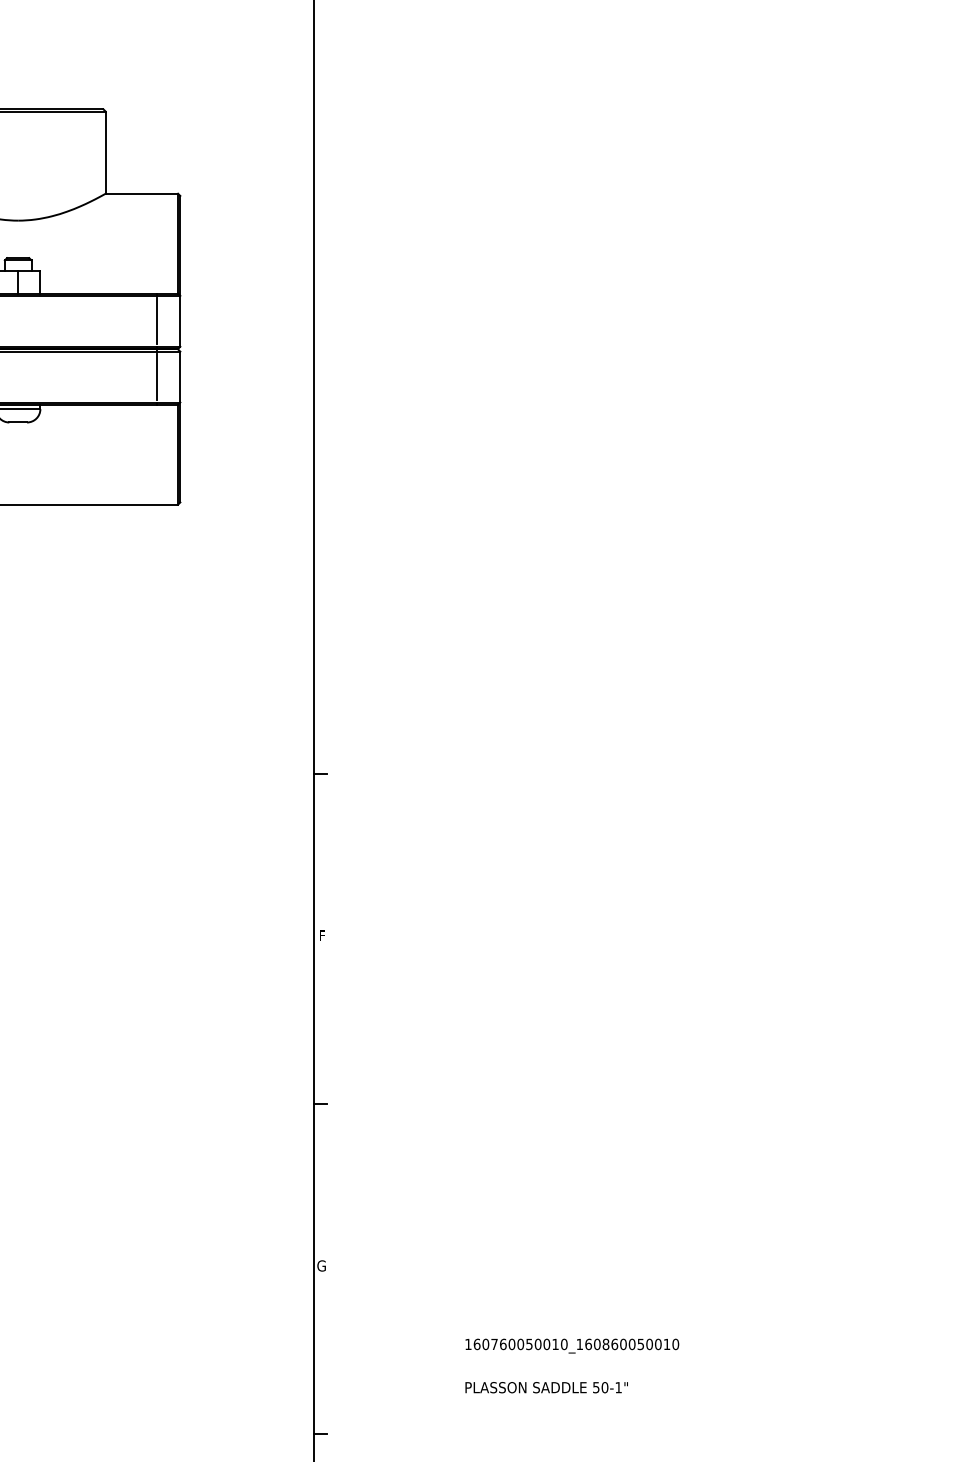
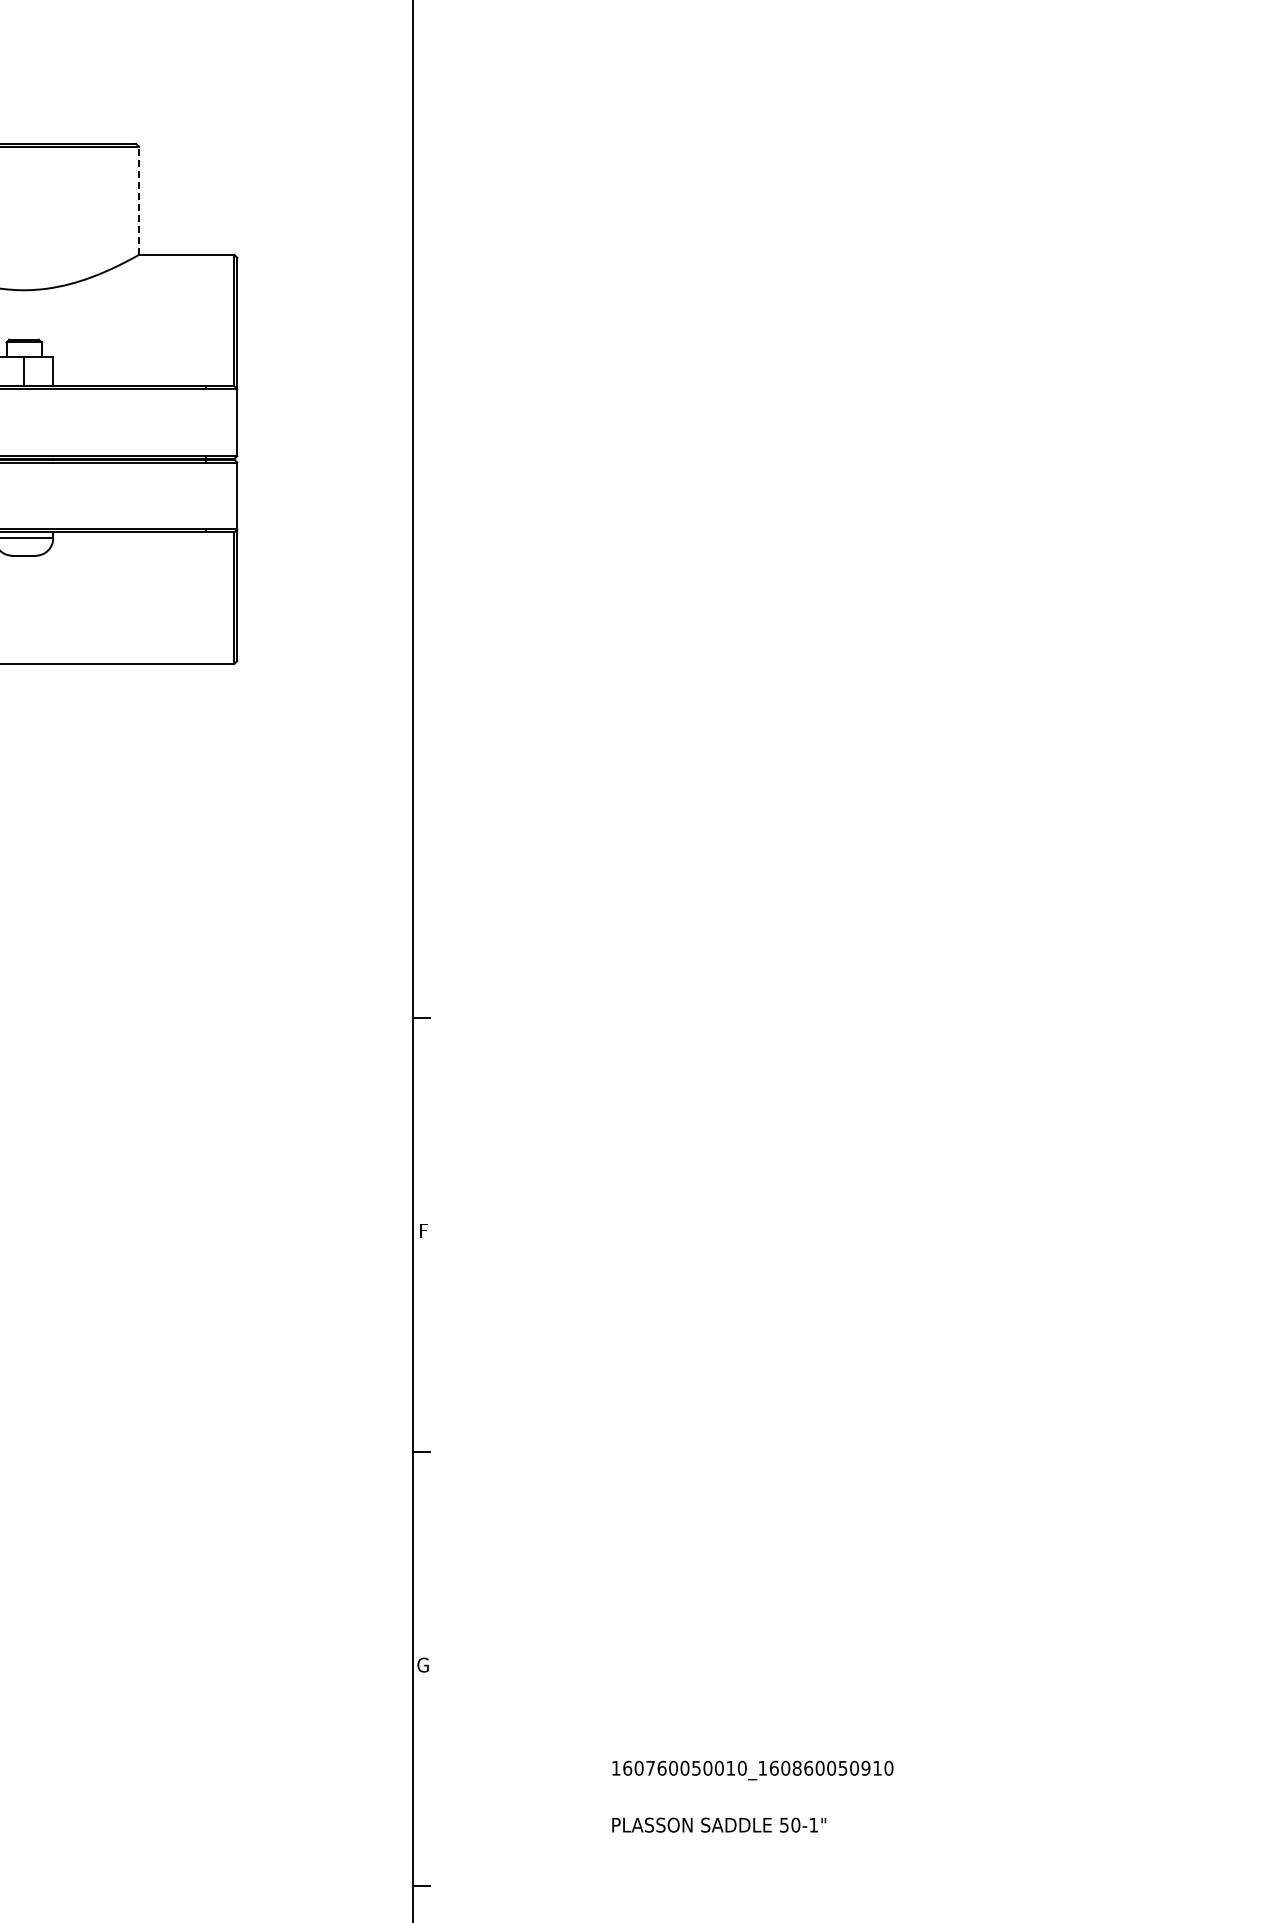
line: (105, 152) -> (139, 200), solid -> dashed
line: (156, 321) -> (206, 422), removed
line: (156, 376) -> (206, 495), removed
text: (657, 1344) -> (865, 1768), 160760050010_160860050010 -> 160760050010_160860050910

